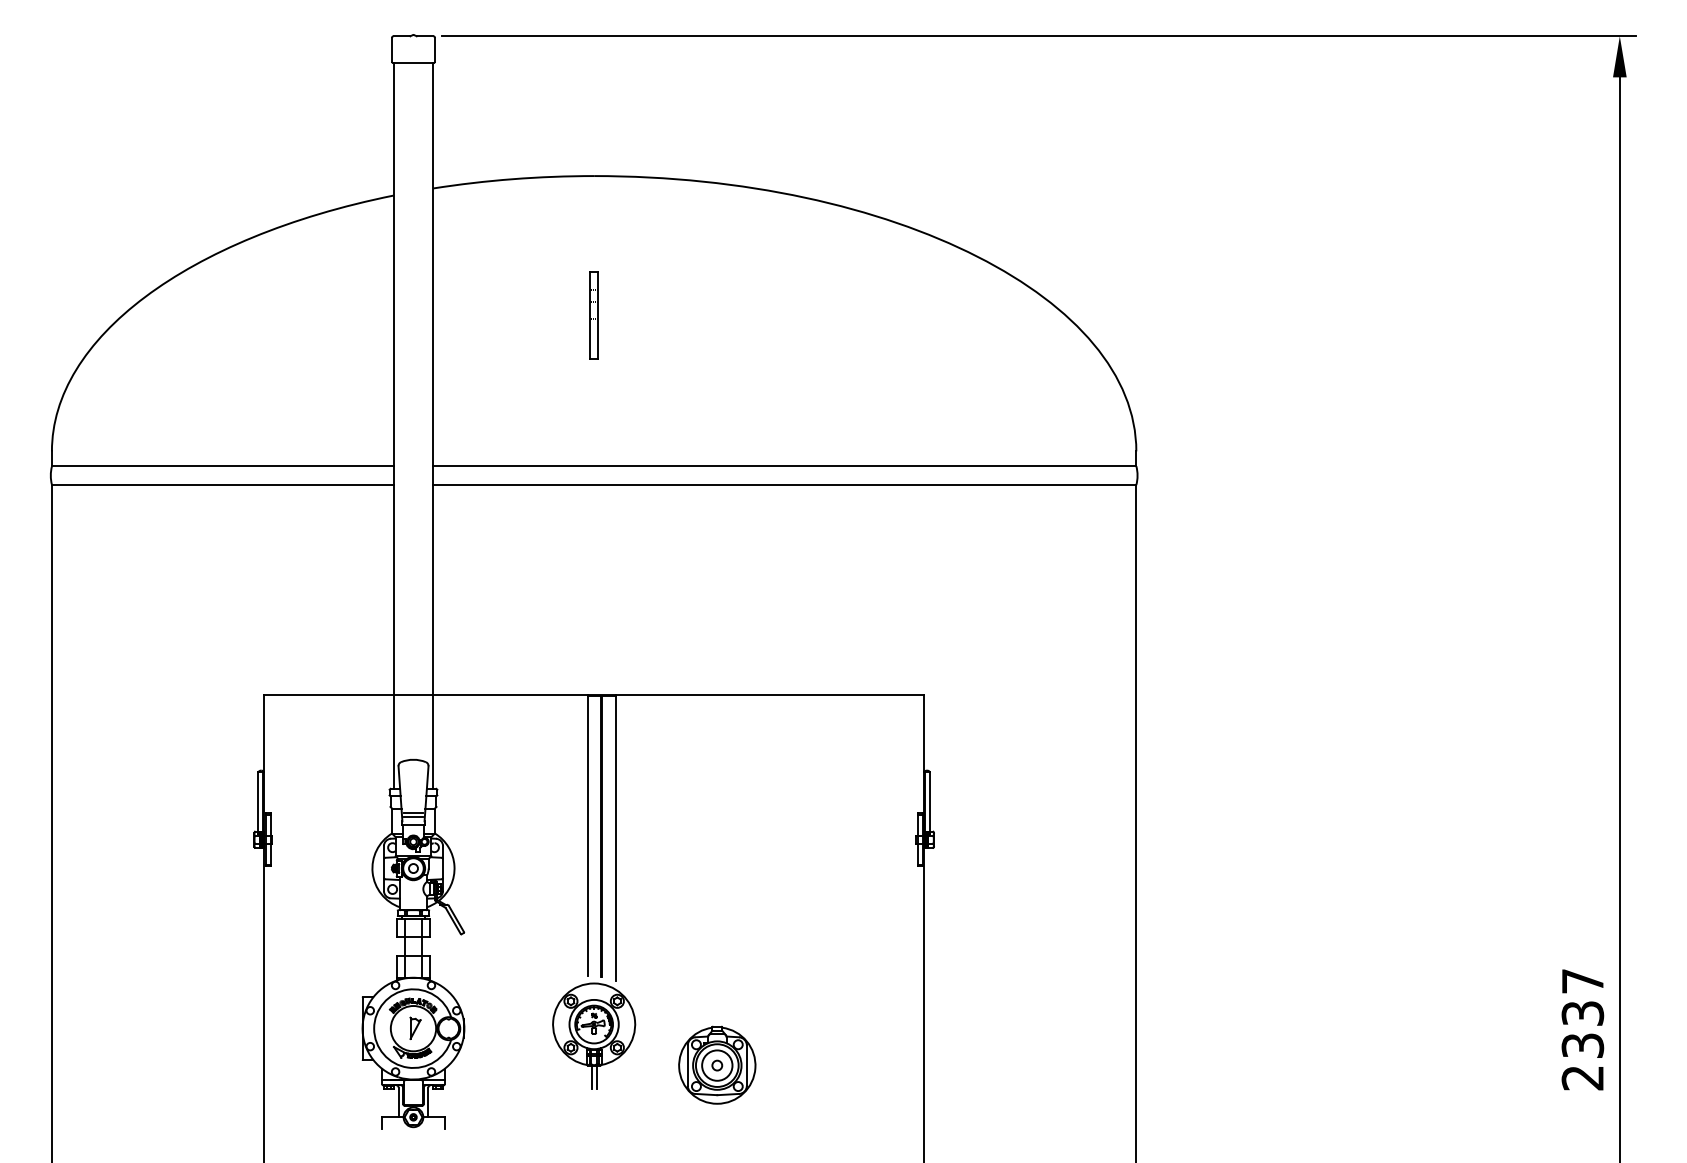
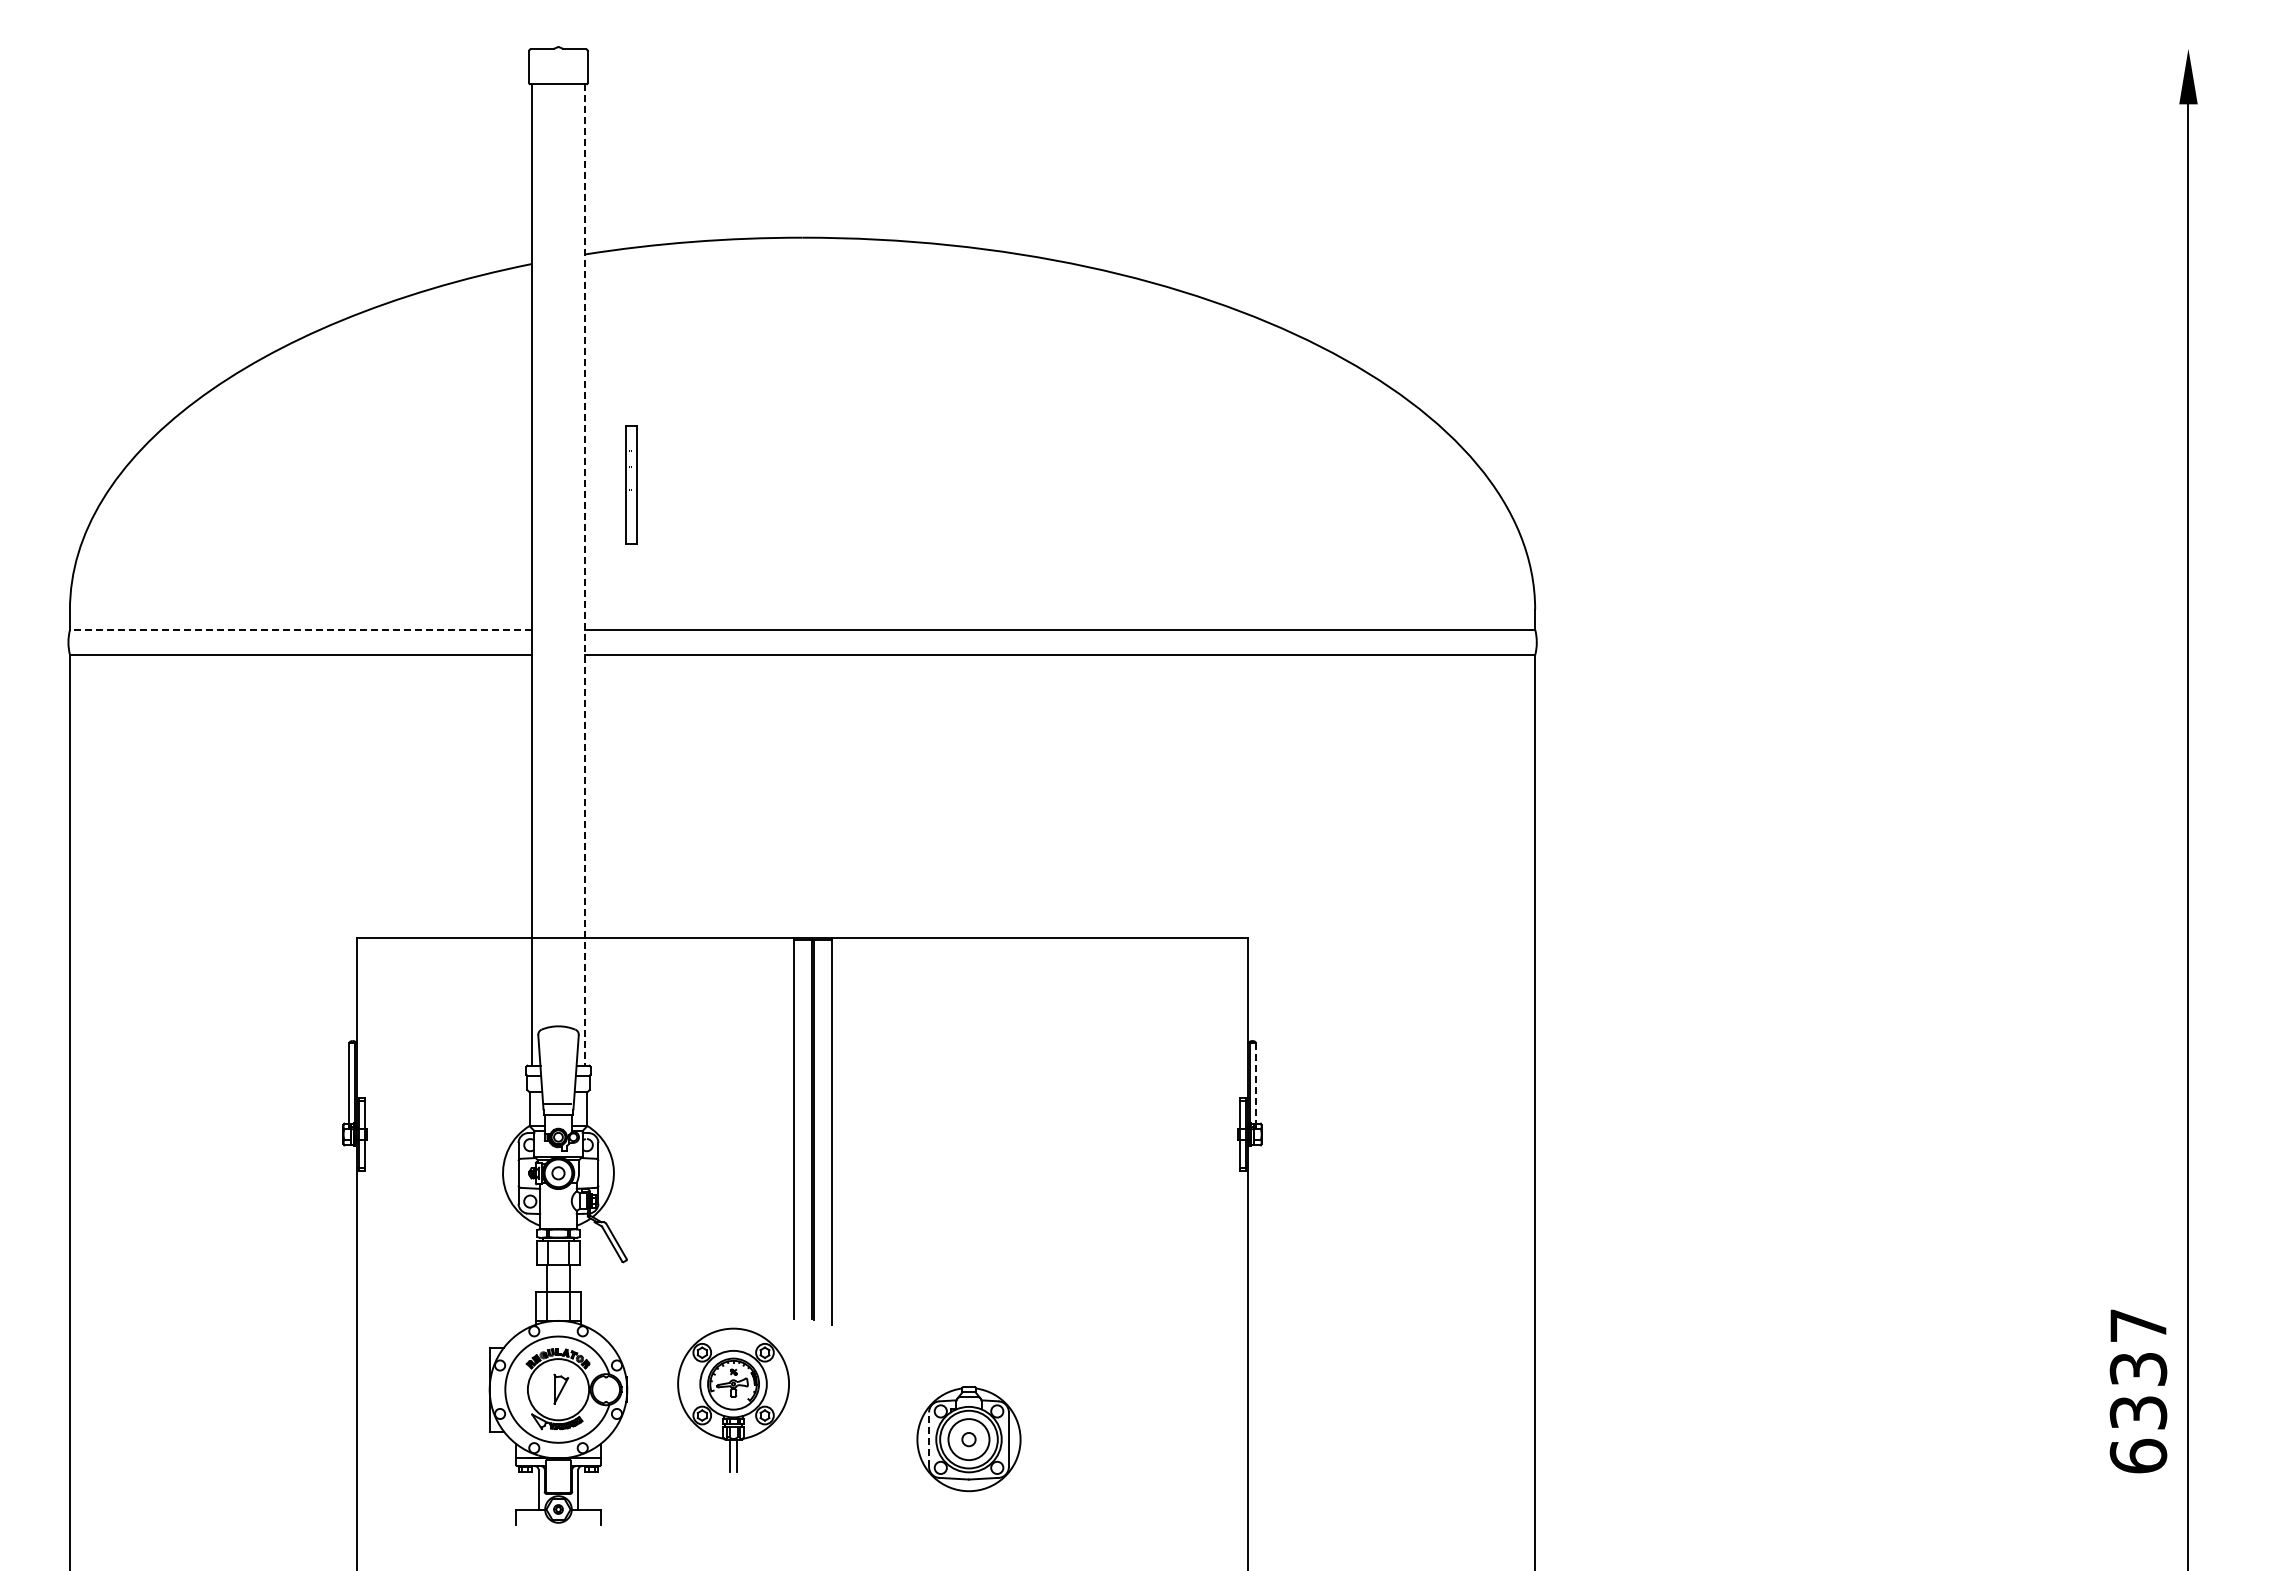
line: (1038, 36) -> (1403, 48), removed
part: (594, 315) -> (631, 484), moved
line: (433, 426) -> (585, 575), solid -> dashed
line: (222, 466) -> (300, 629), solid -> dashed
line: (930, 802) -> (1256, 1084), solid -> dashed
line: (413, 813) -> (558, 1098), removed
part: (594, 1035) -> (733, 1399), moved
line: (688, 1065) -> (929, 1439), solid -> dashed
text: (1582, 1077) -> (2138, 1455), 2337 -> 6337

